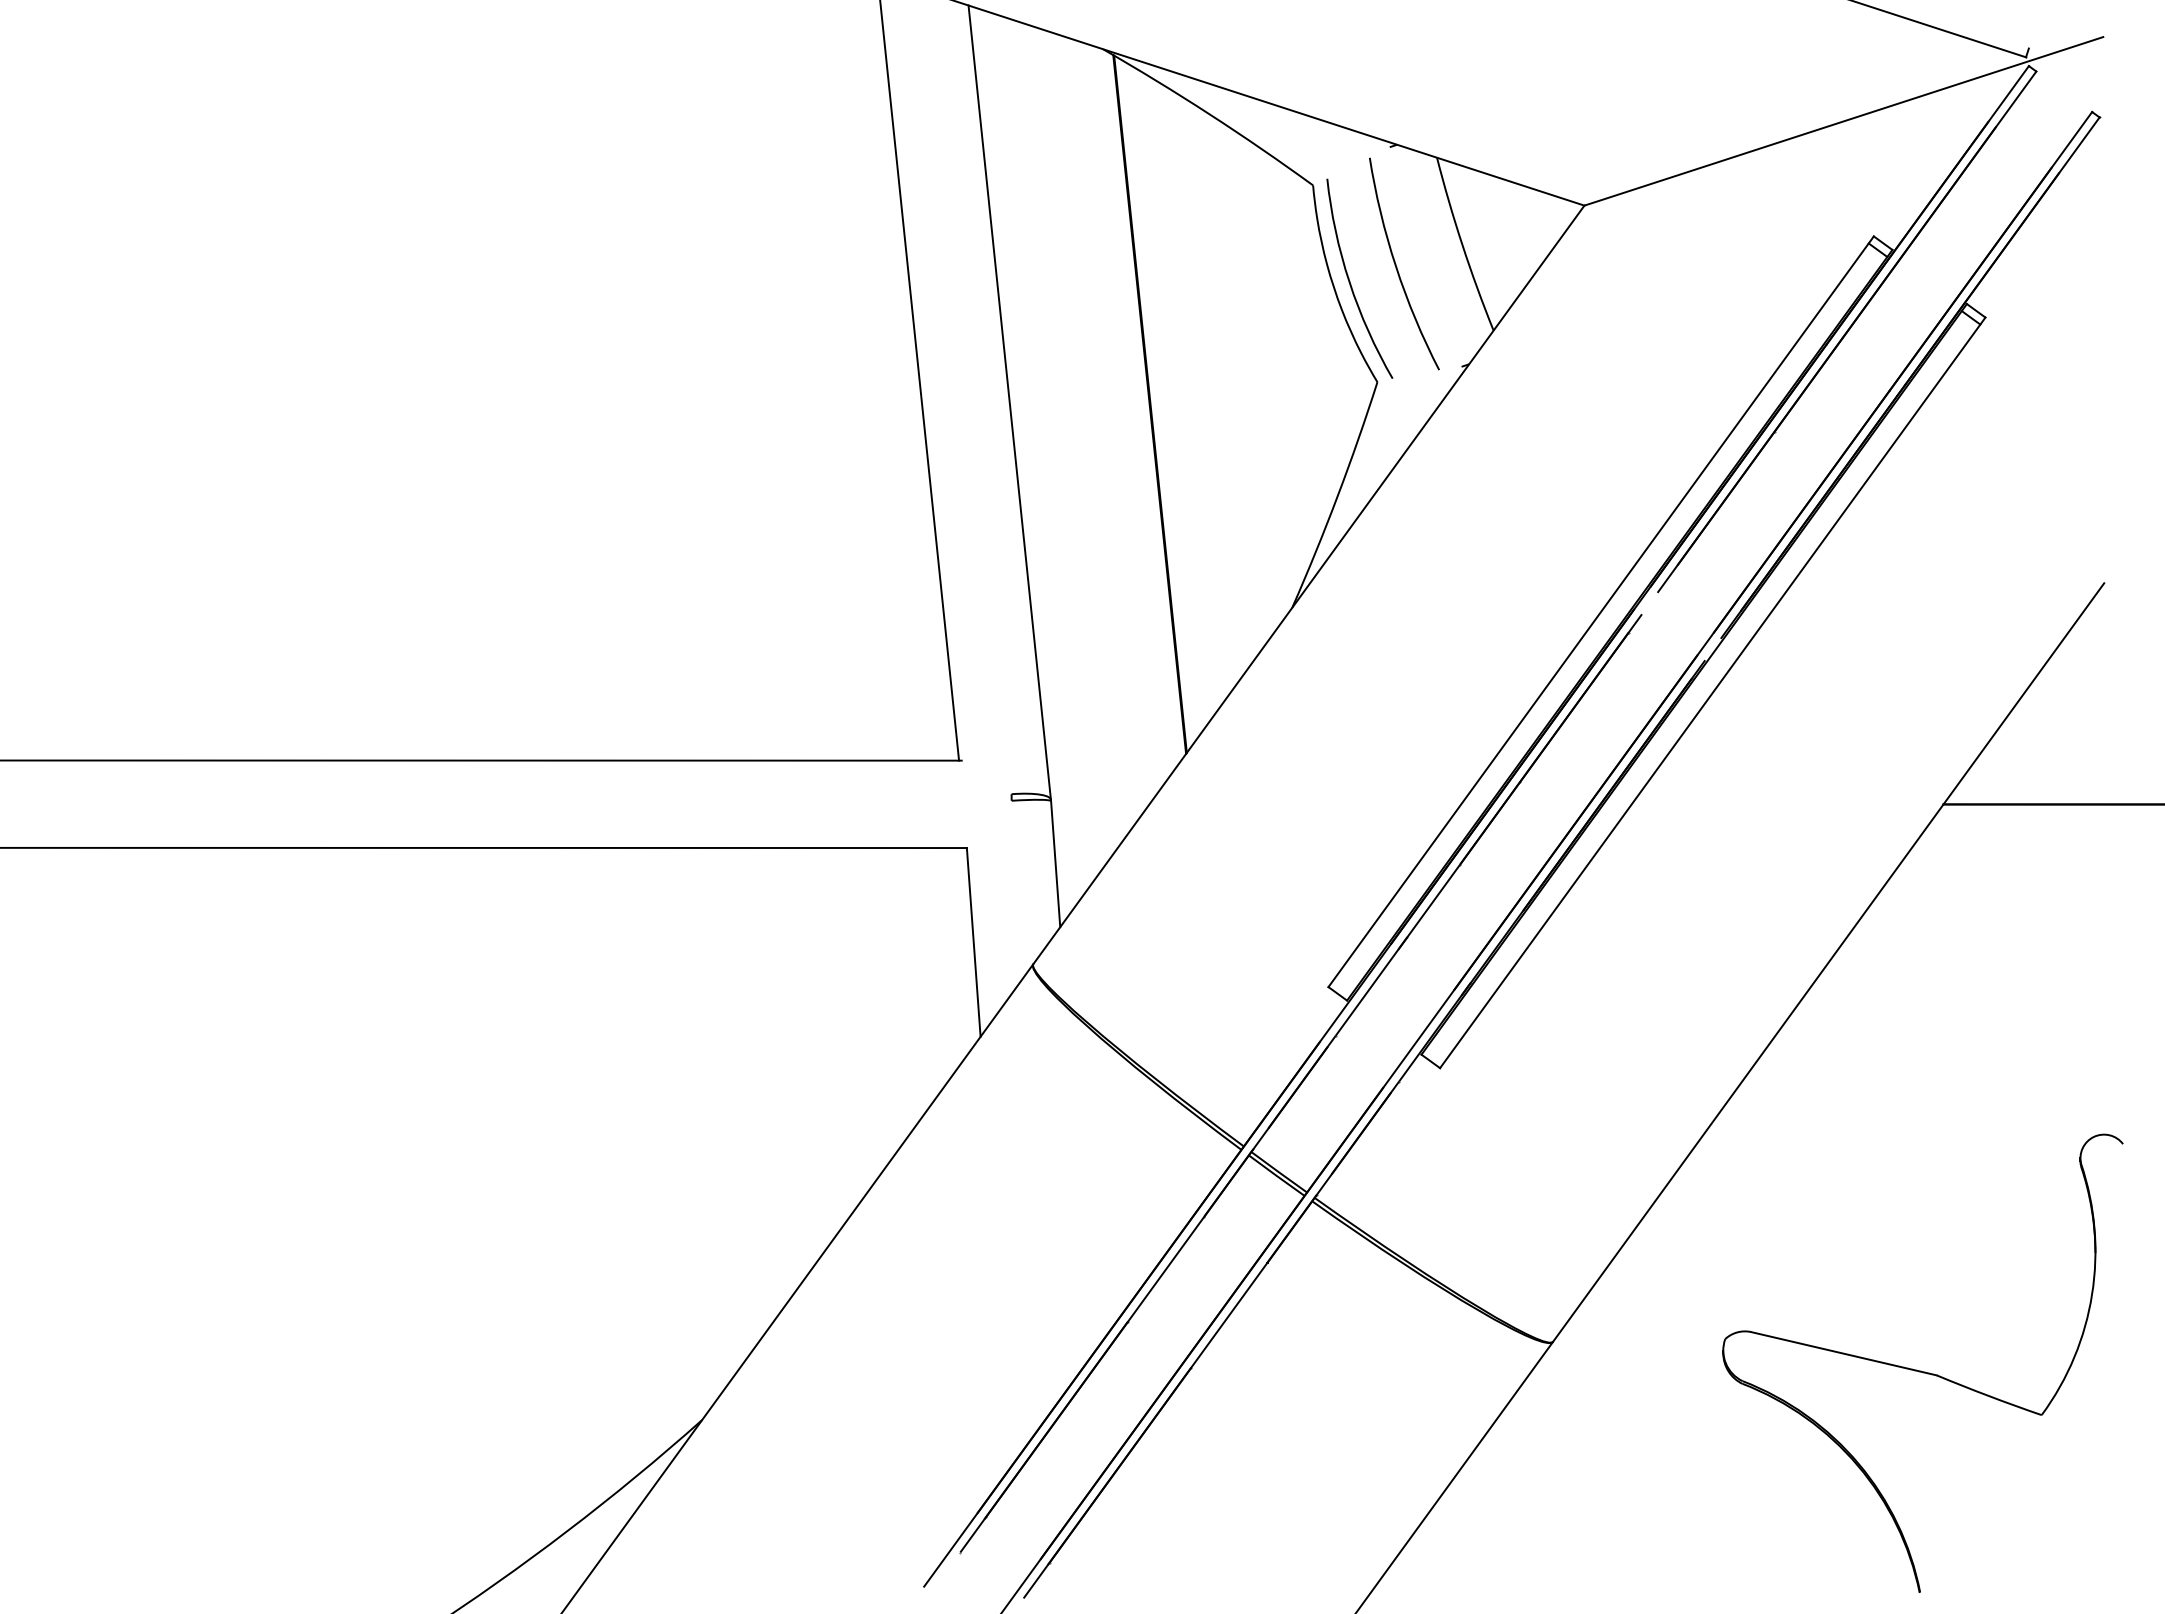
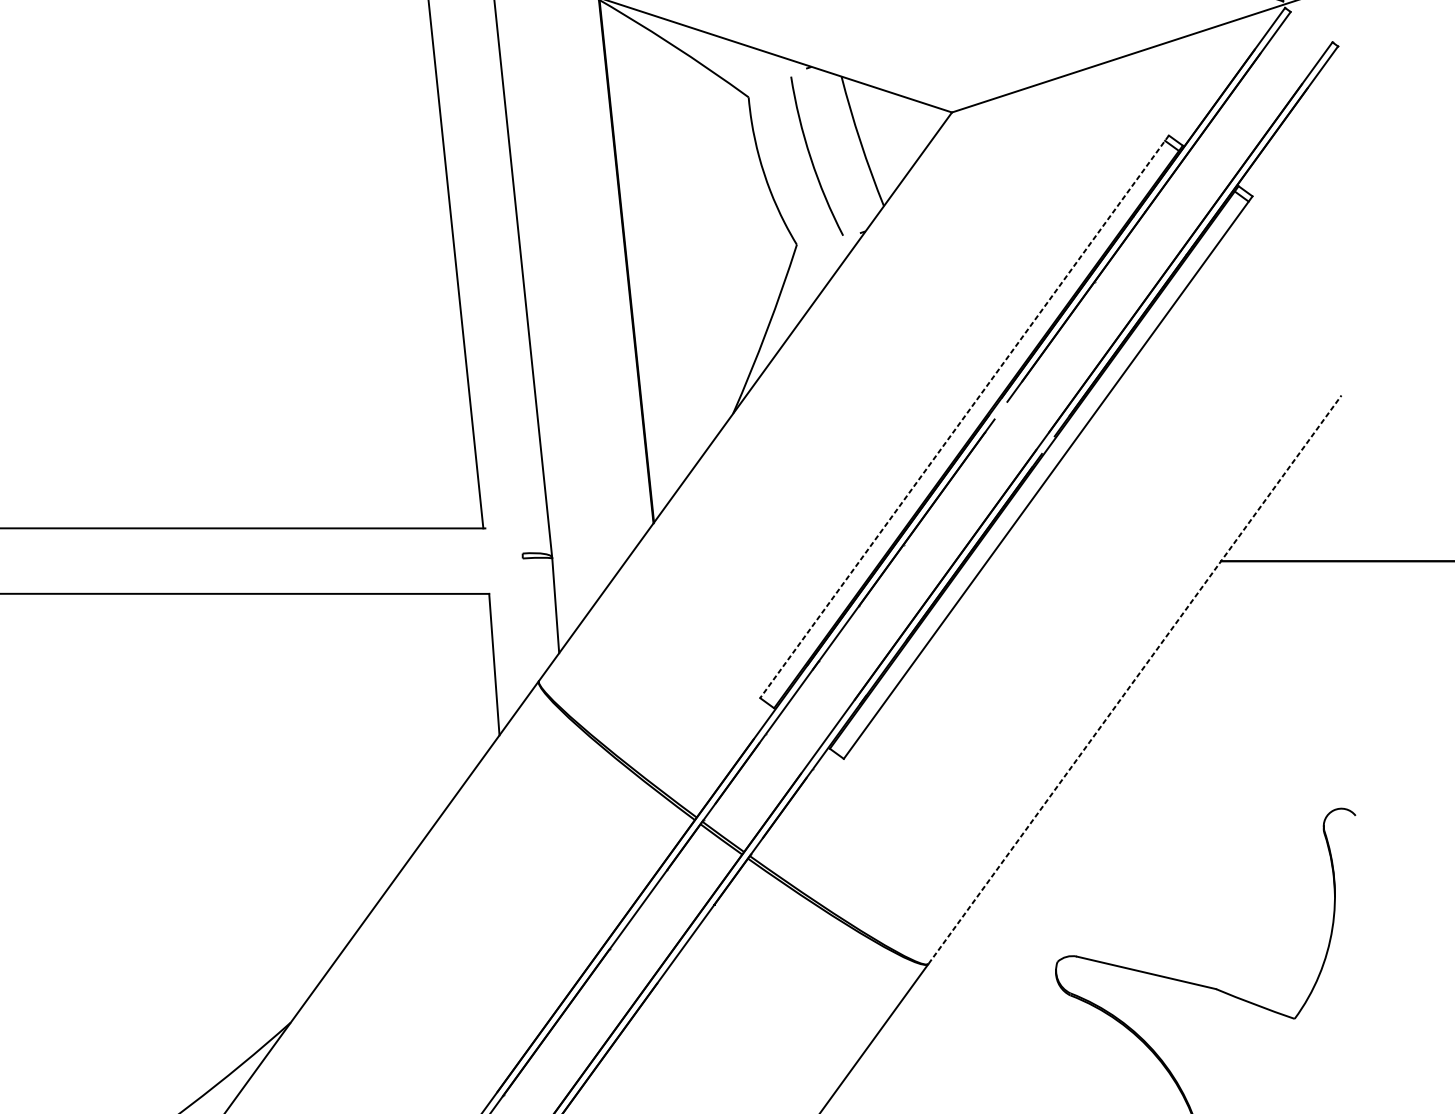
curve: (1350, 281) -> (776, 169), removed
line: (1601, 611) -> (964, 416), solid -> dashed
line: (1828, 962) -> (1134, 679), solid -> dashed

